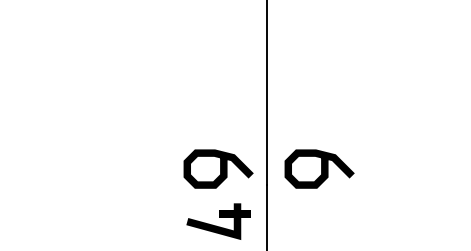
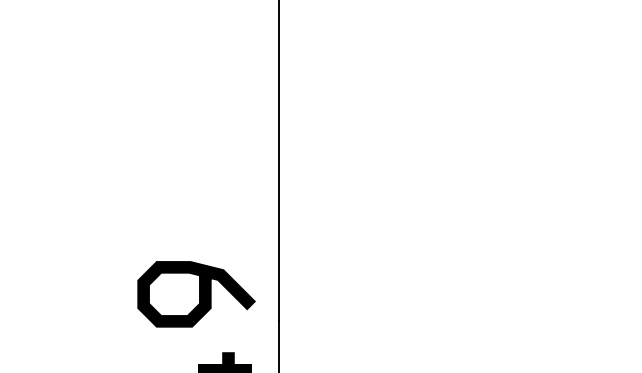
curve: (321, 168) -> (370, 293), removed

